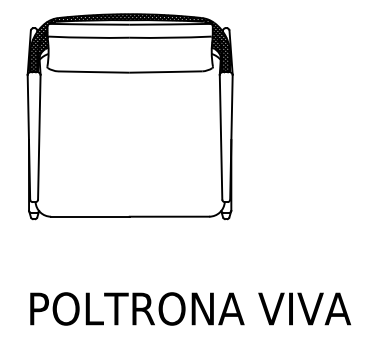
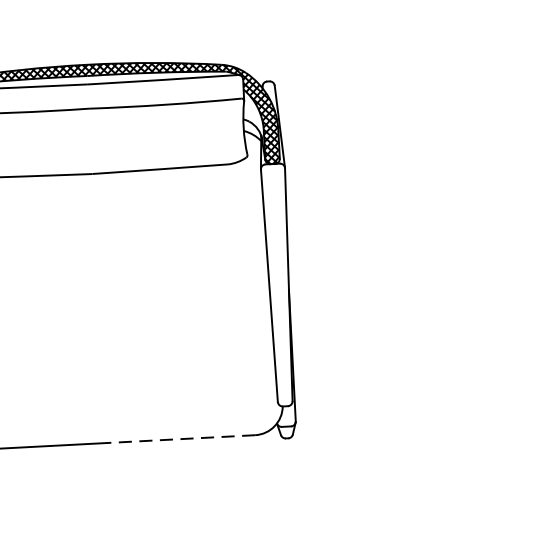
hatch: (216, 50) -> (252, 124), removed
line: (169, 216) -> (180, 438), solid -> dashed

